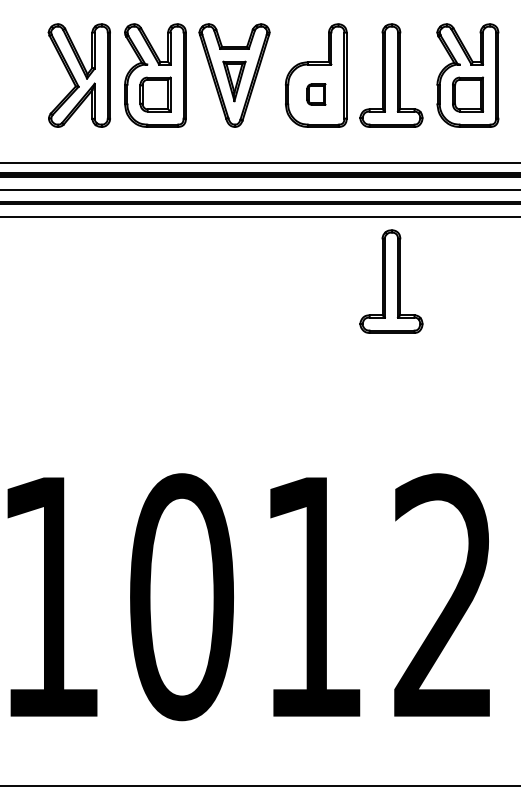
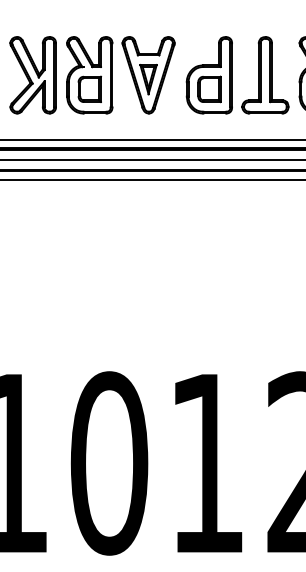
part: (316, 94) -> (209, 89), size x1.67
part: (391, 281) -> (265, 228), removed

